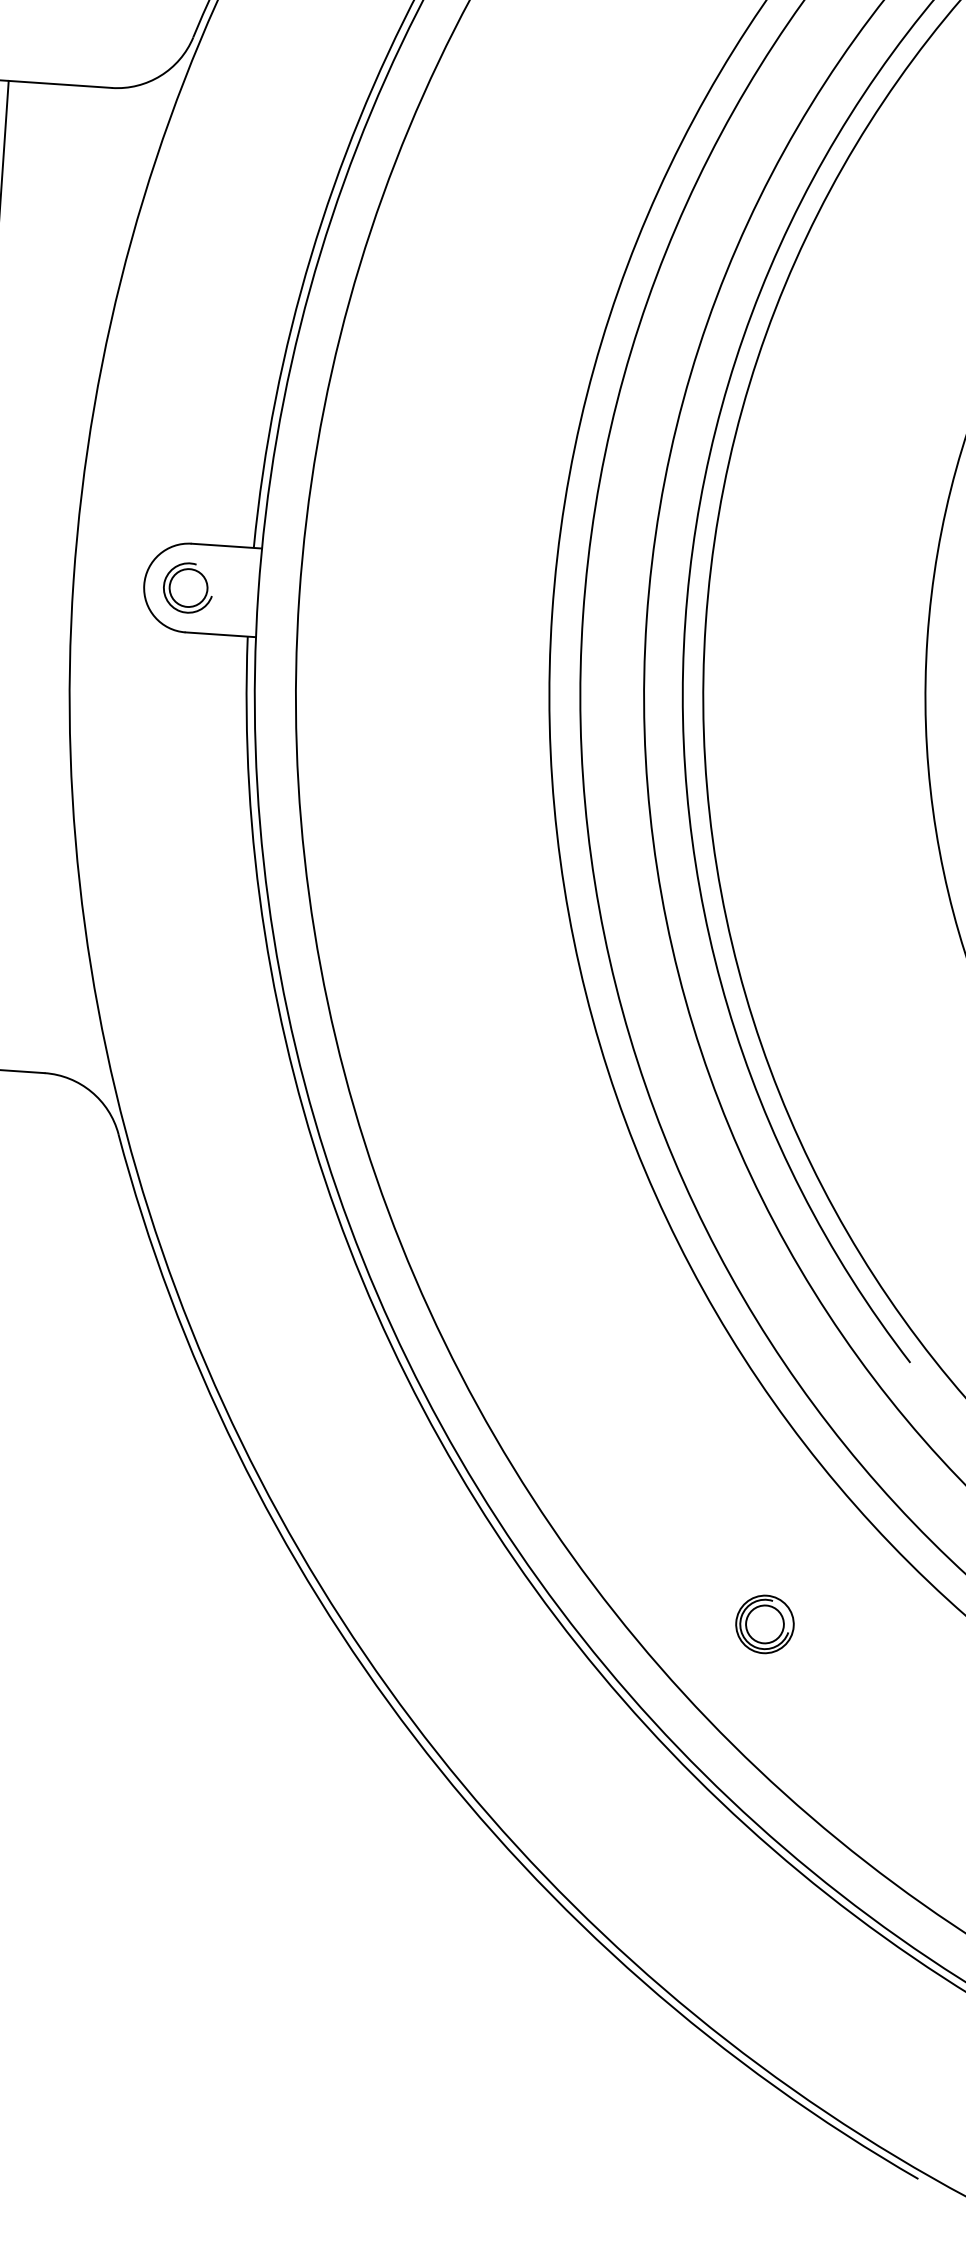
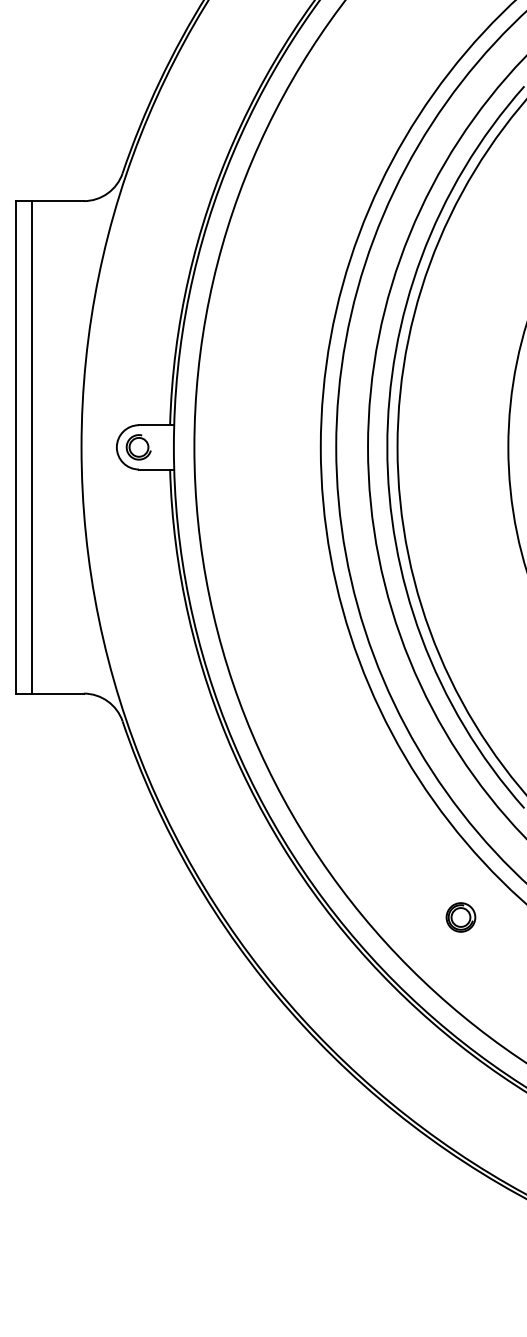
part: (764, 1624) -> (460, 917), moved

